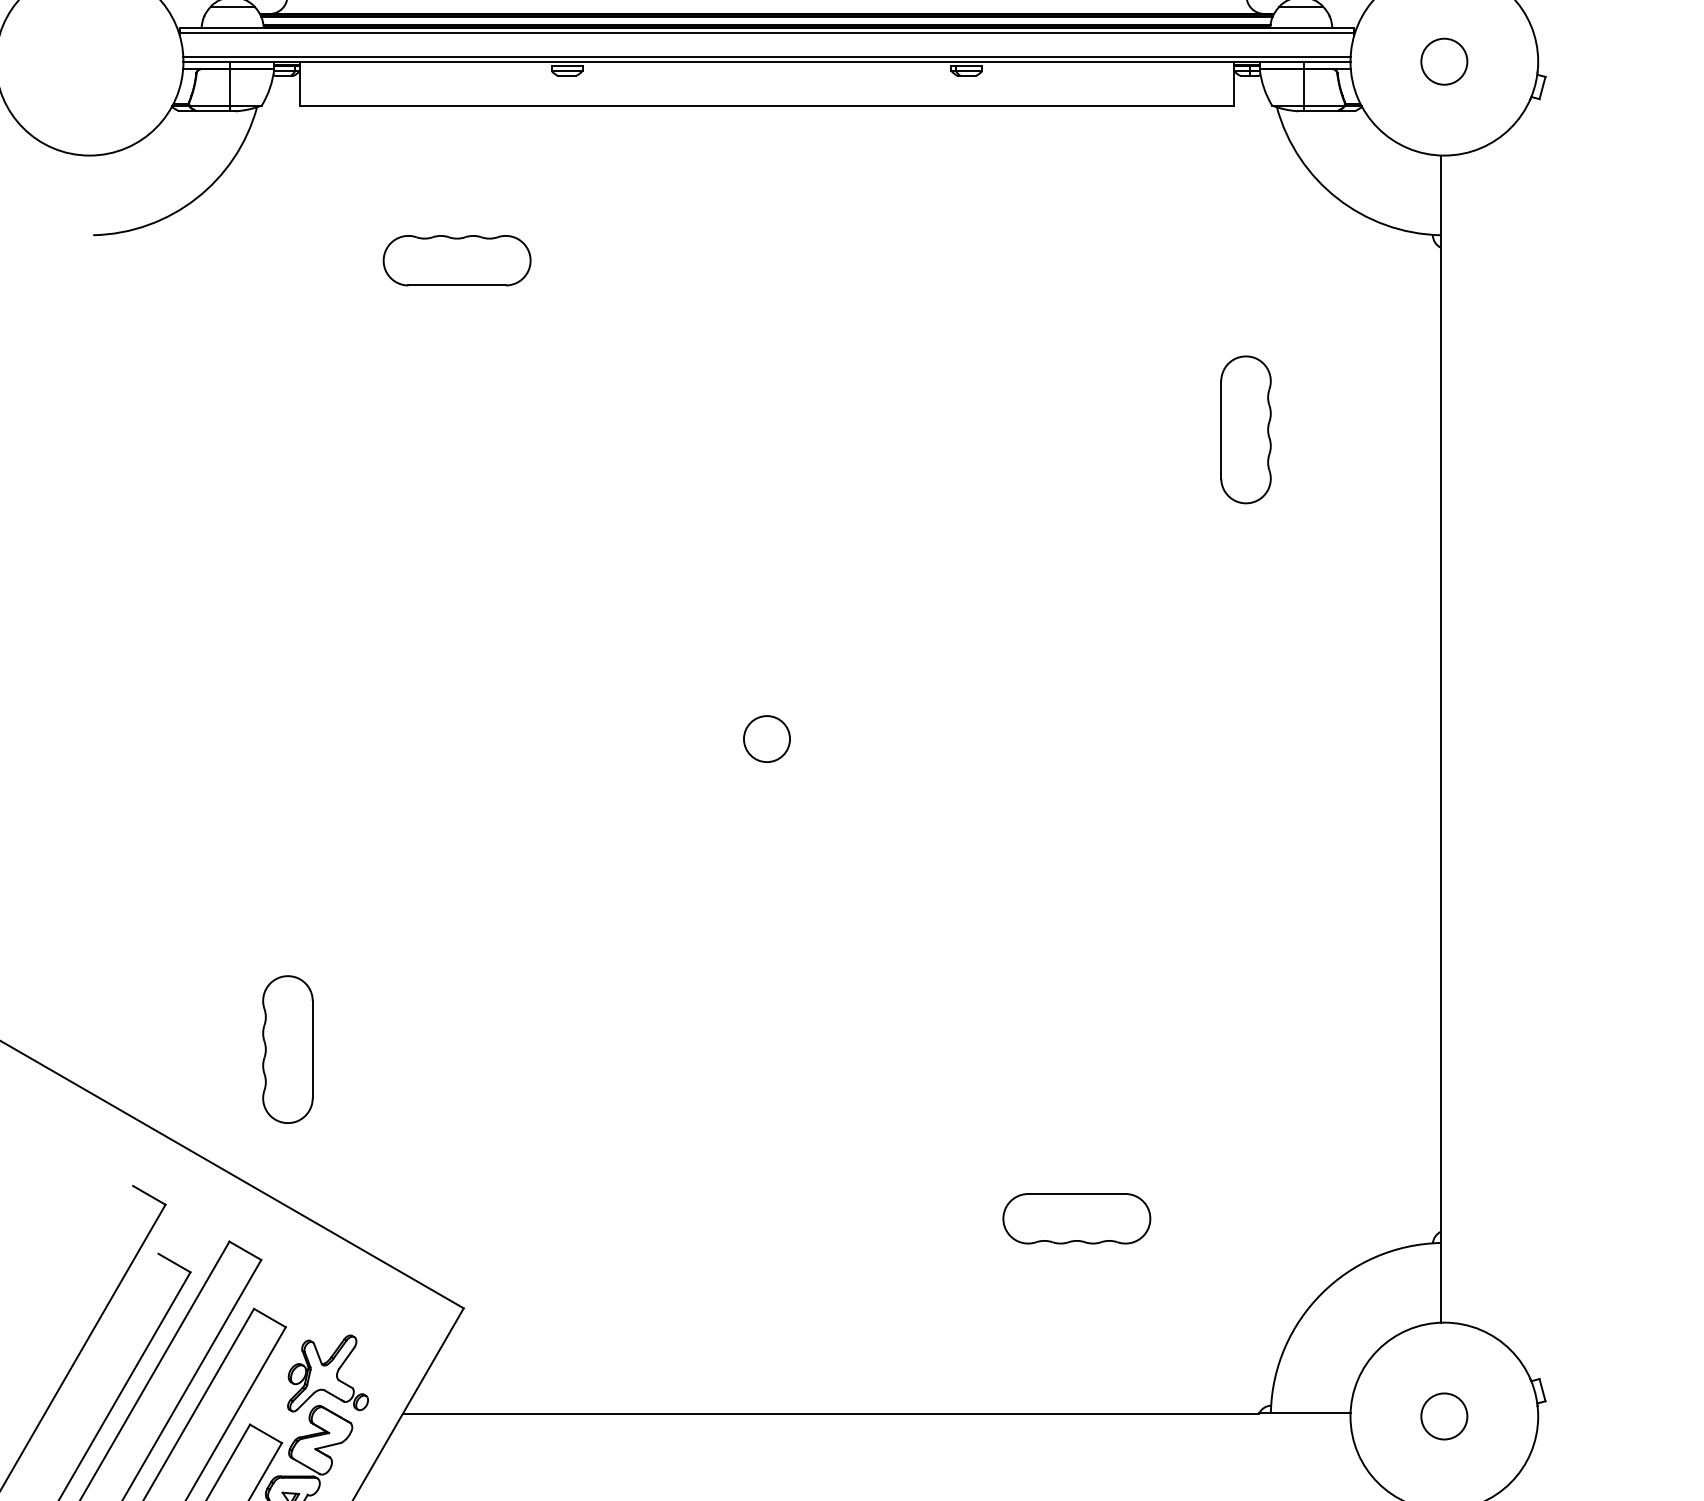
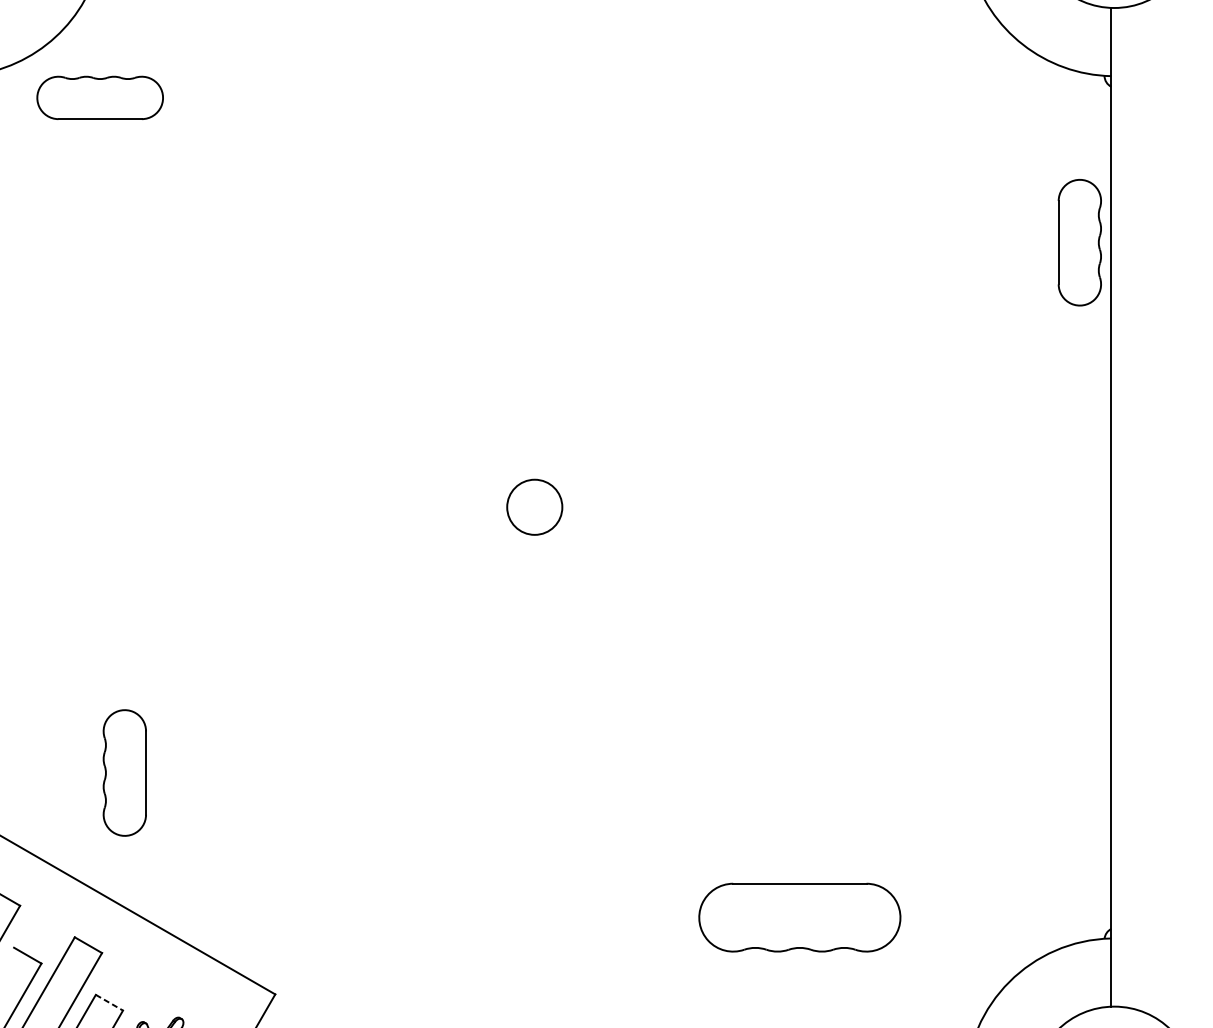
part: (456, 260) -> (99, 97), moved
part: (1245, 429) -> (1079, 242), moved
circle: (766, 739) -> (534, 507), size x1.4
part: (1076, 1218) -> (799, 917), size x1.6
line: (270, 1318) -> (109, 1003), solid -> dashed

